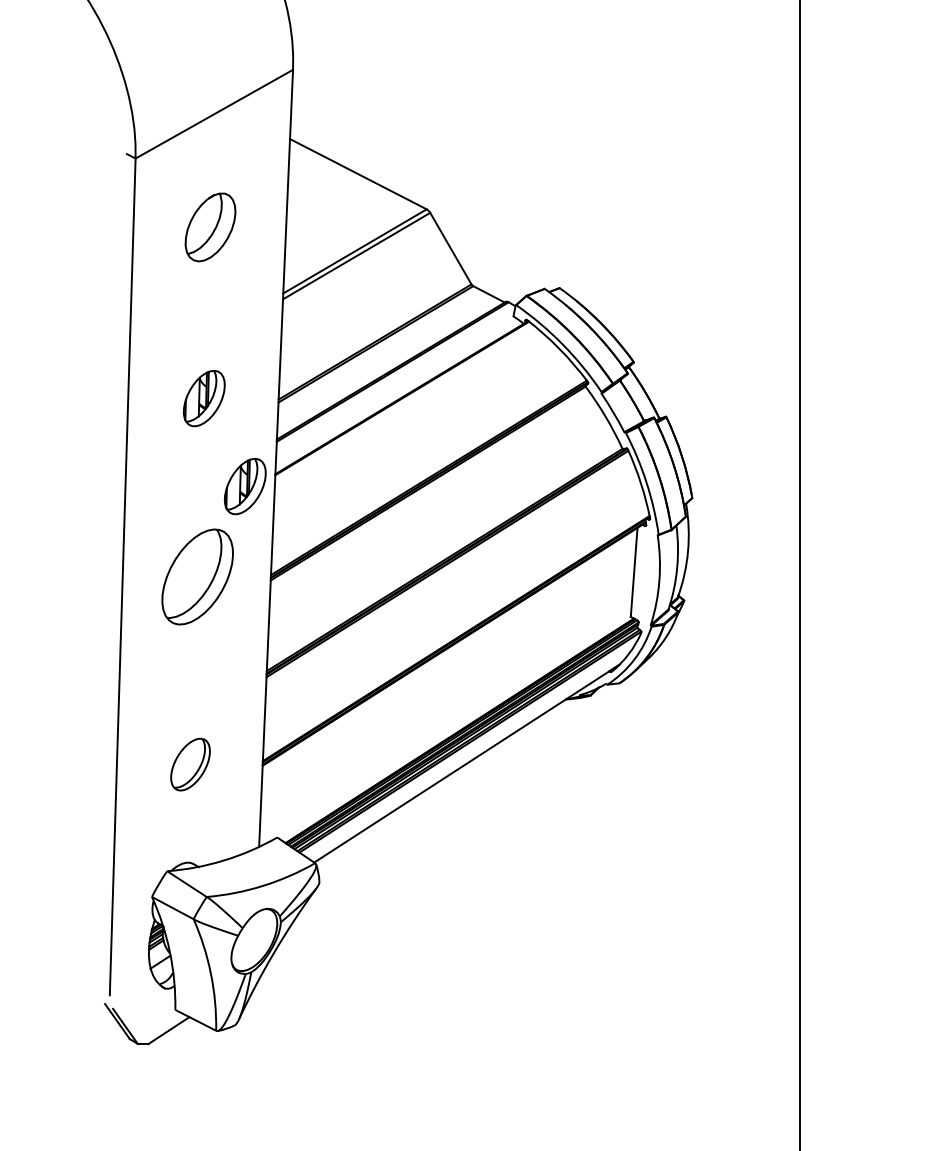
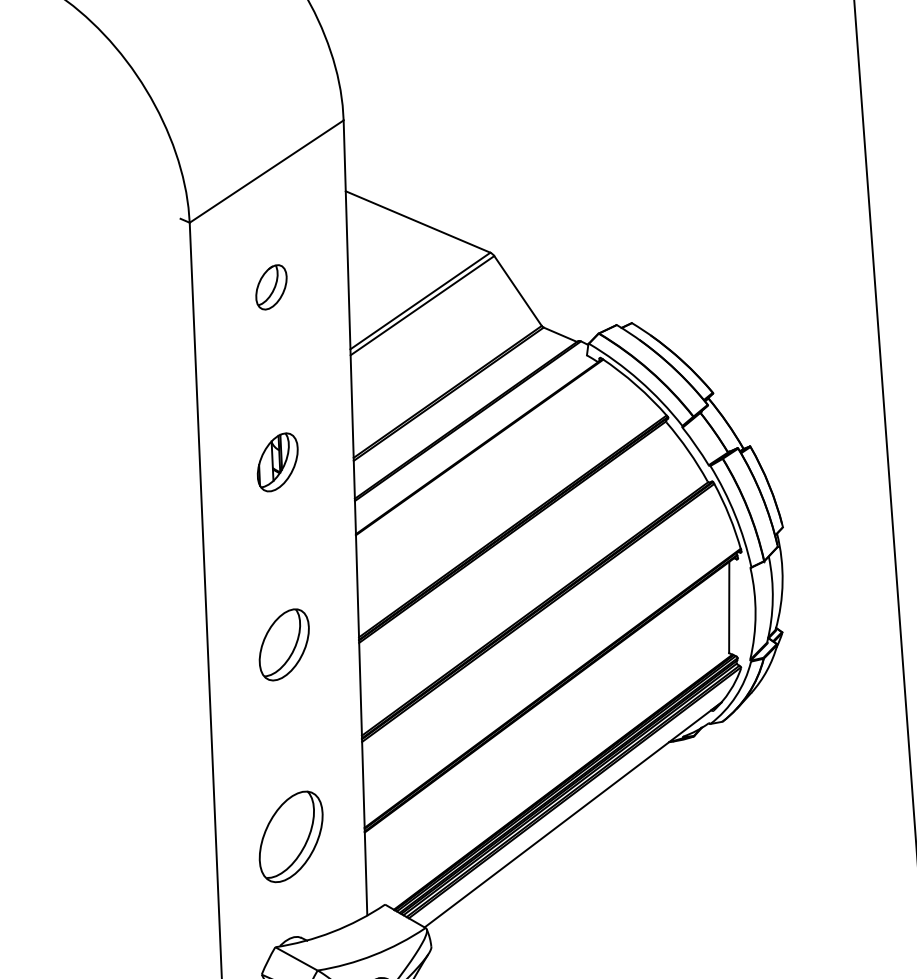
part: (210, 227) -> (271, 287), size x0.62
part: (245, 486) -> (326, 548), removed
part: (197, 576) -> (284, 644), size x0.71
part: (190, 764) -> (291, 836), size x1.67

